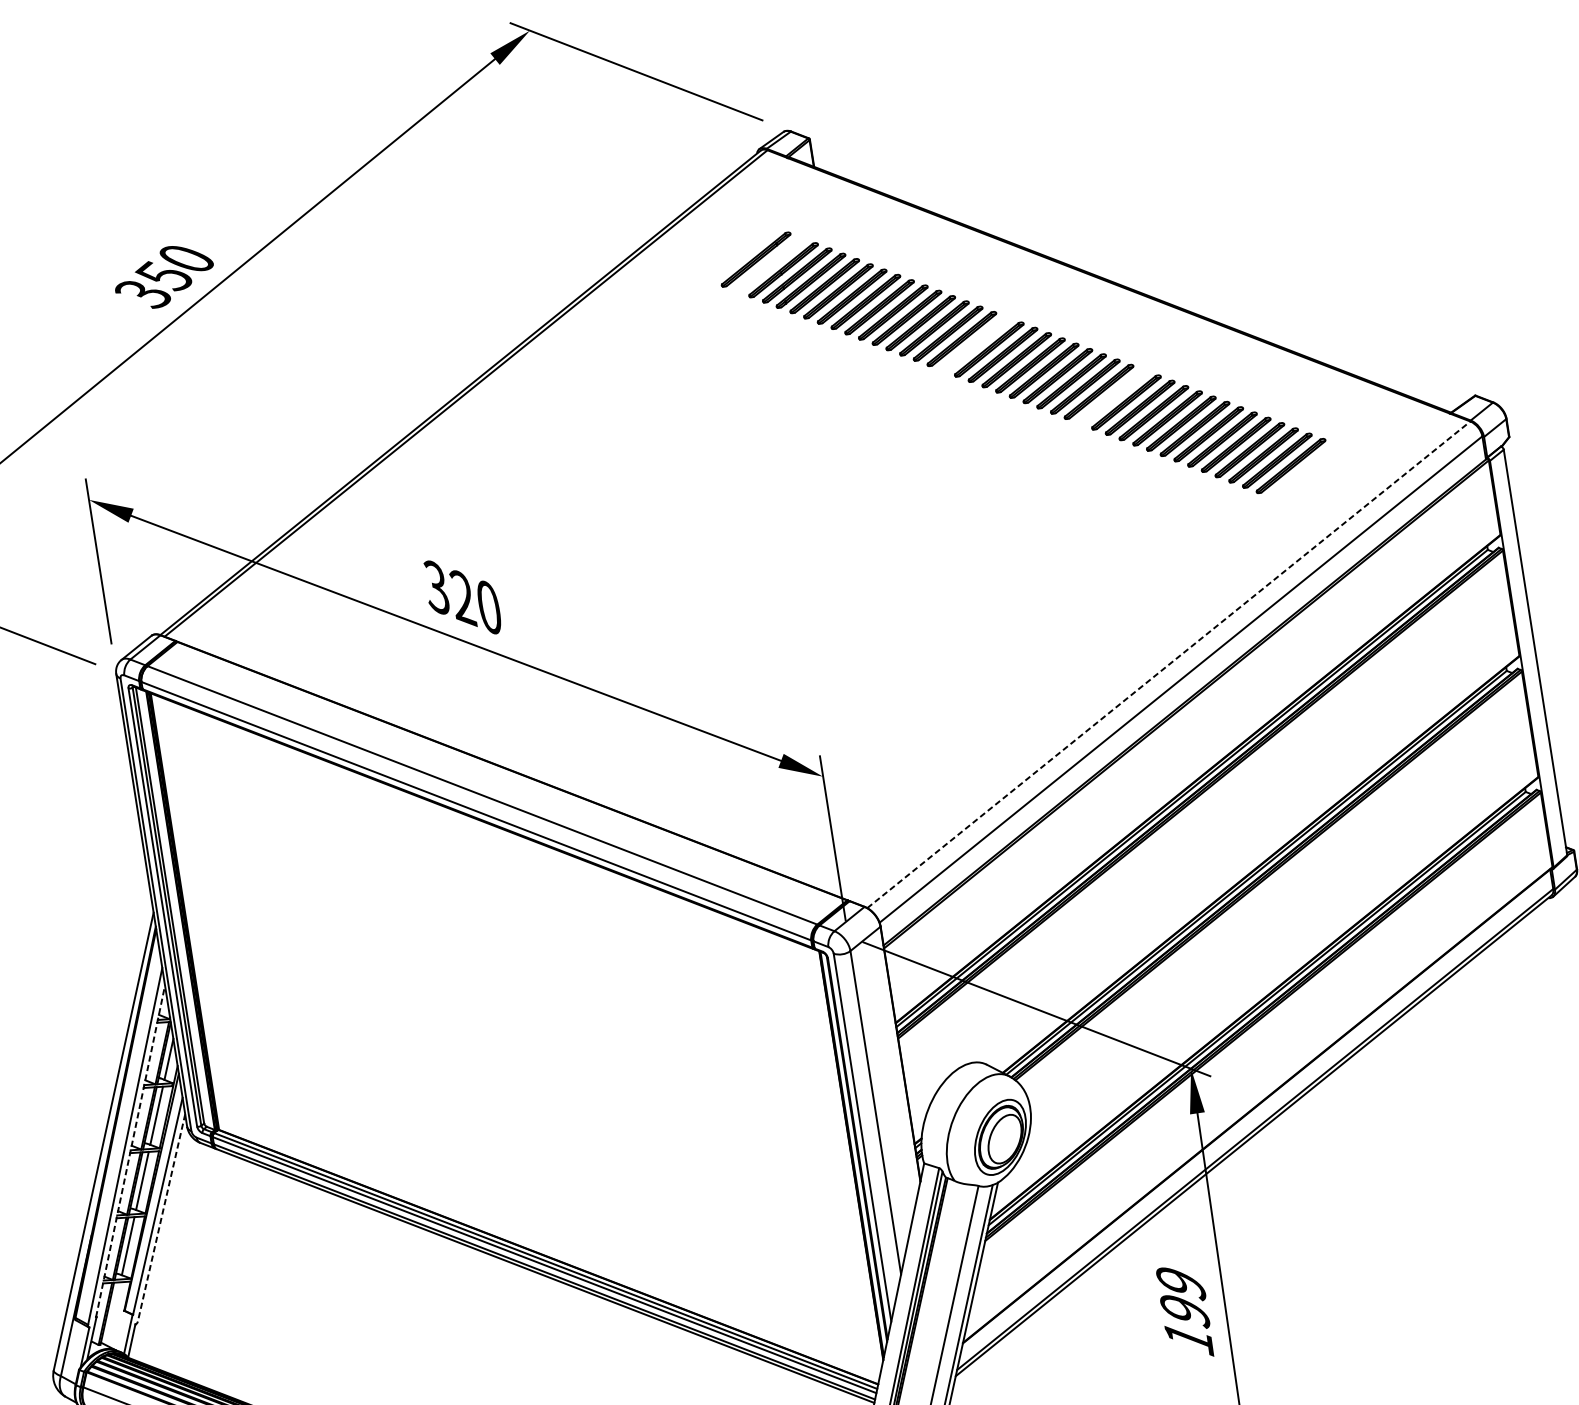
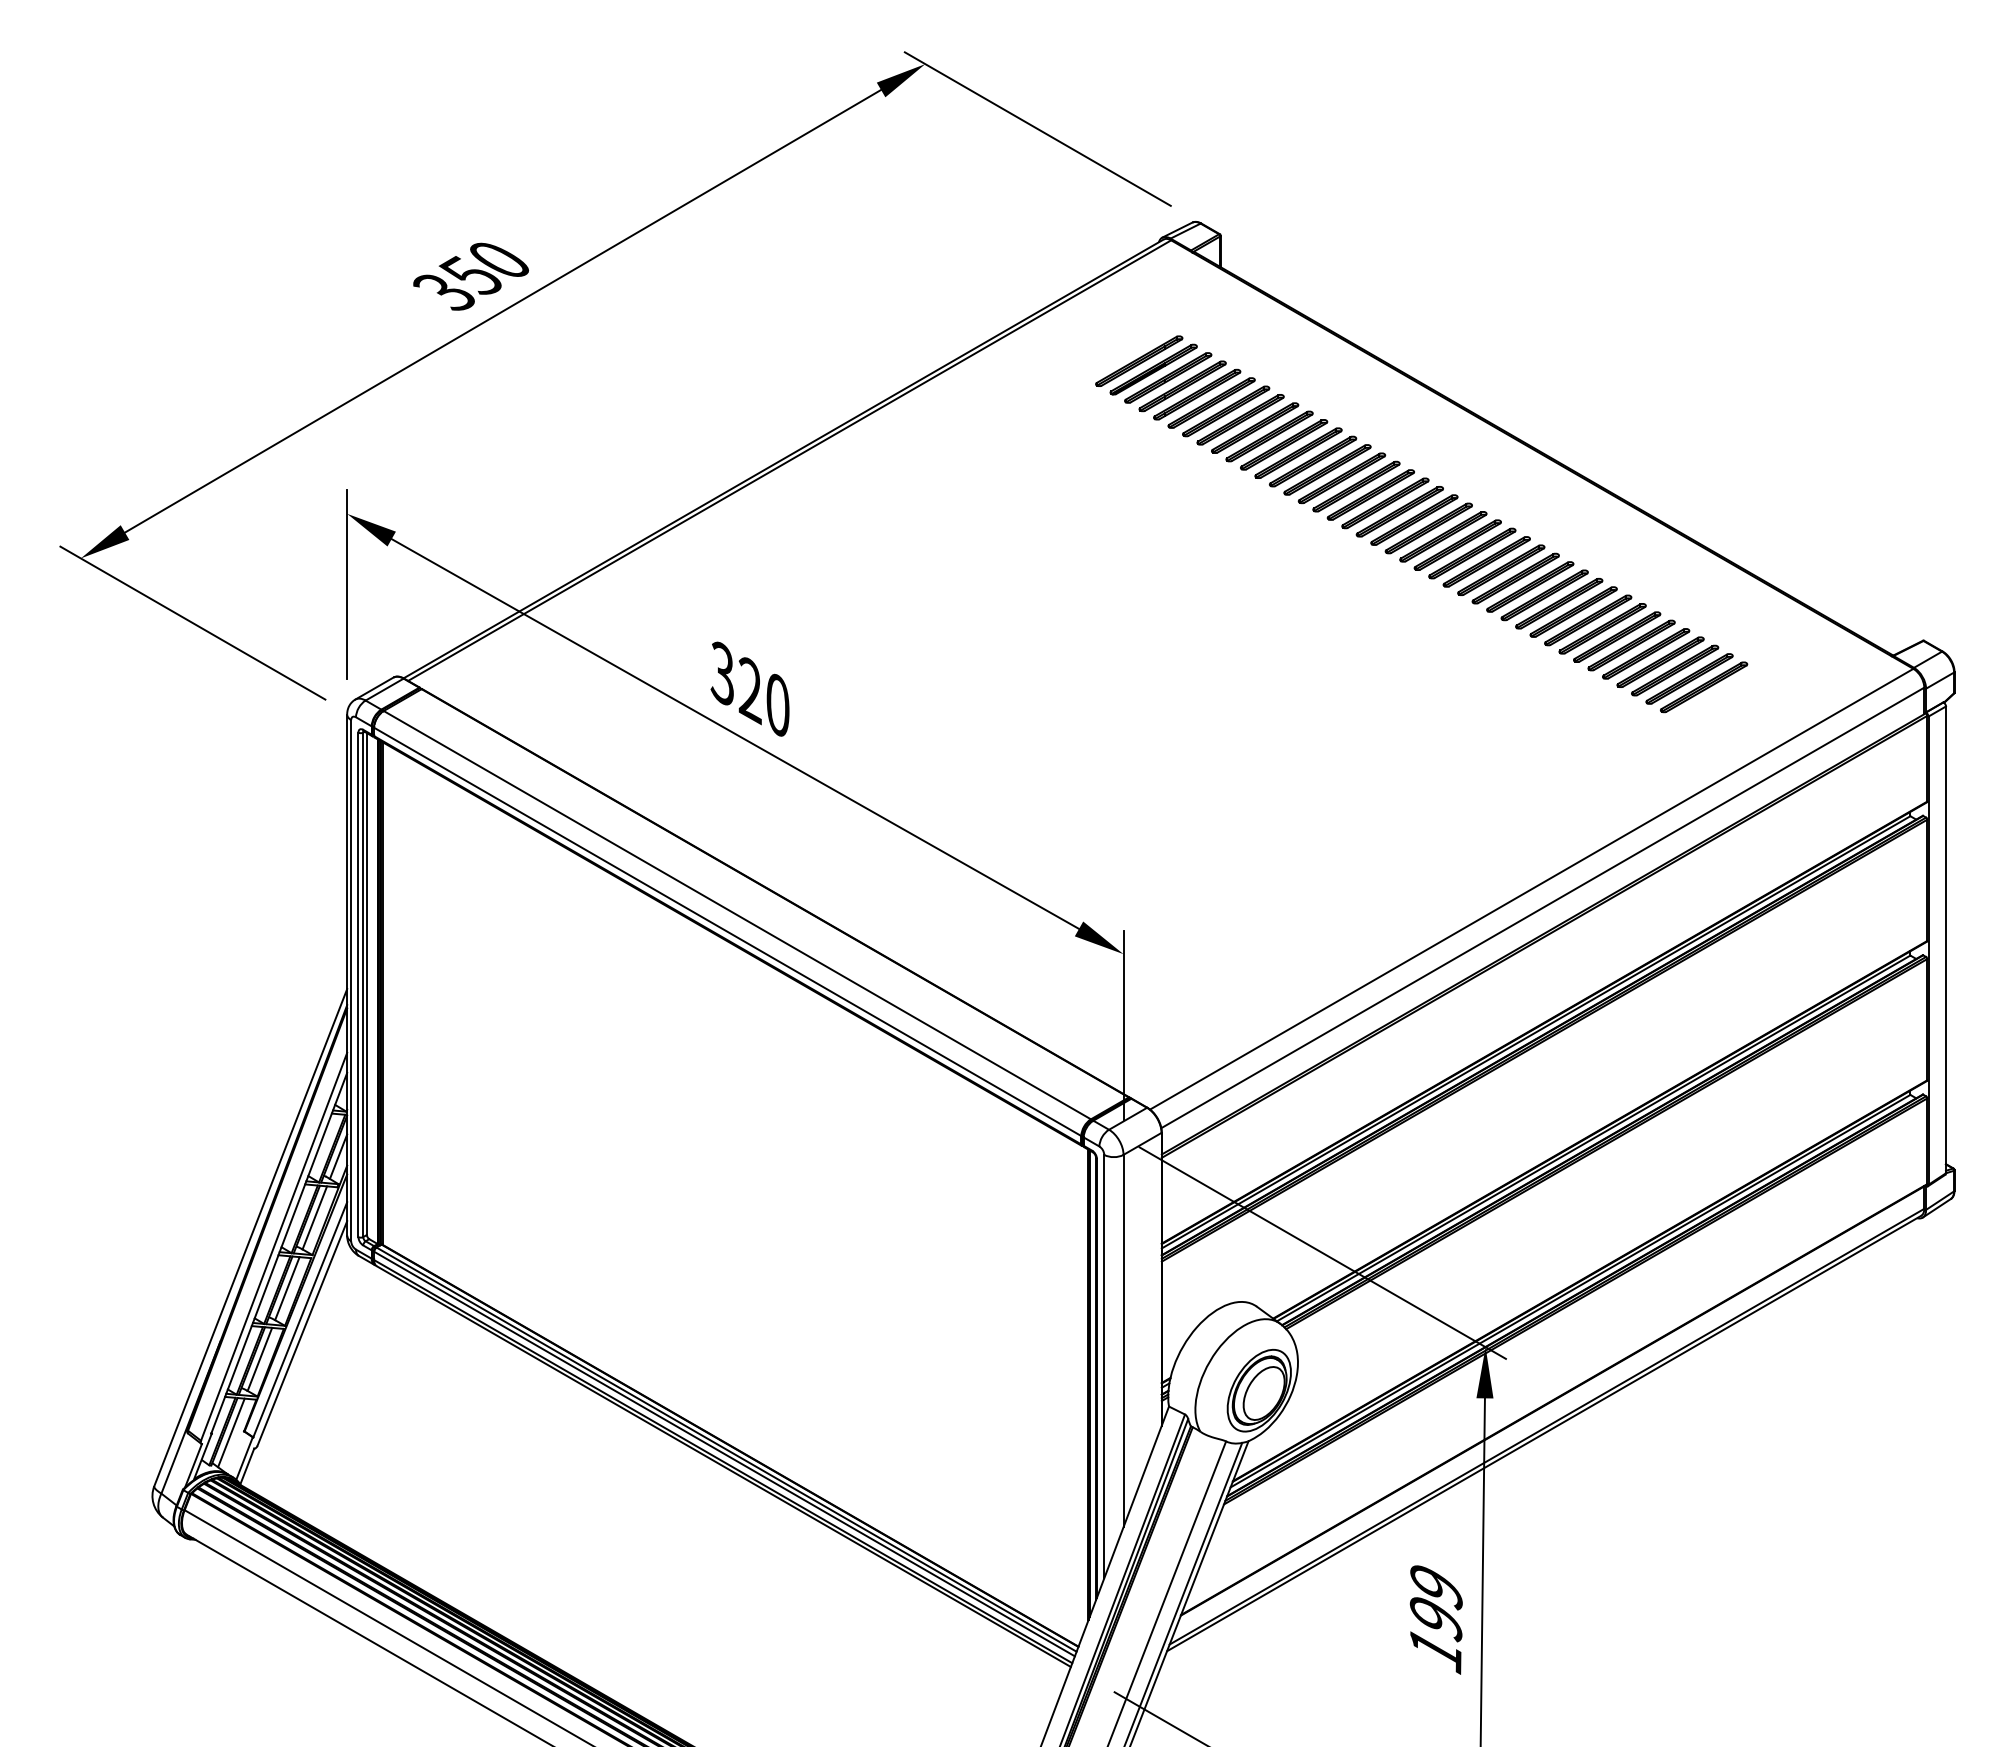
part: (769, 264) -> (1153, 369), added
part: (975, 343) -> (1370, 494), added
part: (1112, 397) -> (1515, 578), added
line: (1168, 665) -> (1531, 889), dashed -> solid
line: (130, 1151) -> (279, 1253), dashed -> solid
line: (161, 1217) -> (302, 1333), dashed -> solid
line: (113, 1313) -> (231, 1432), added

